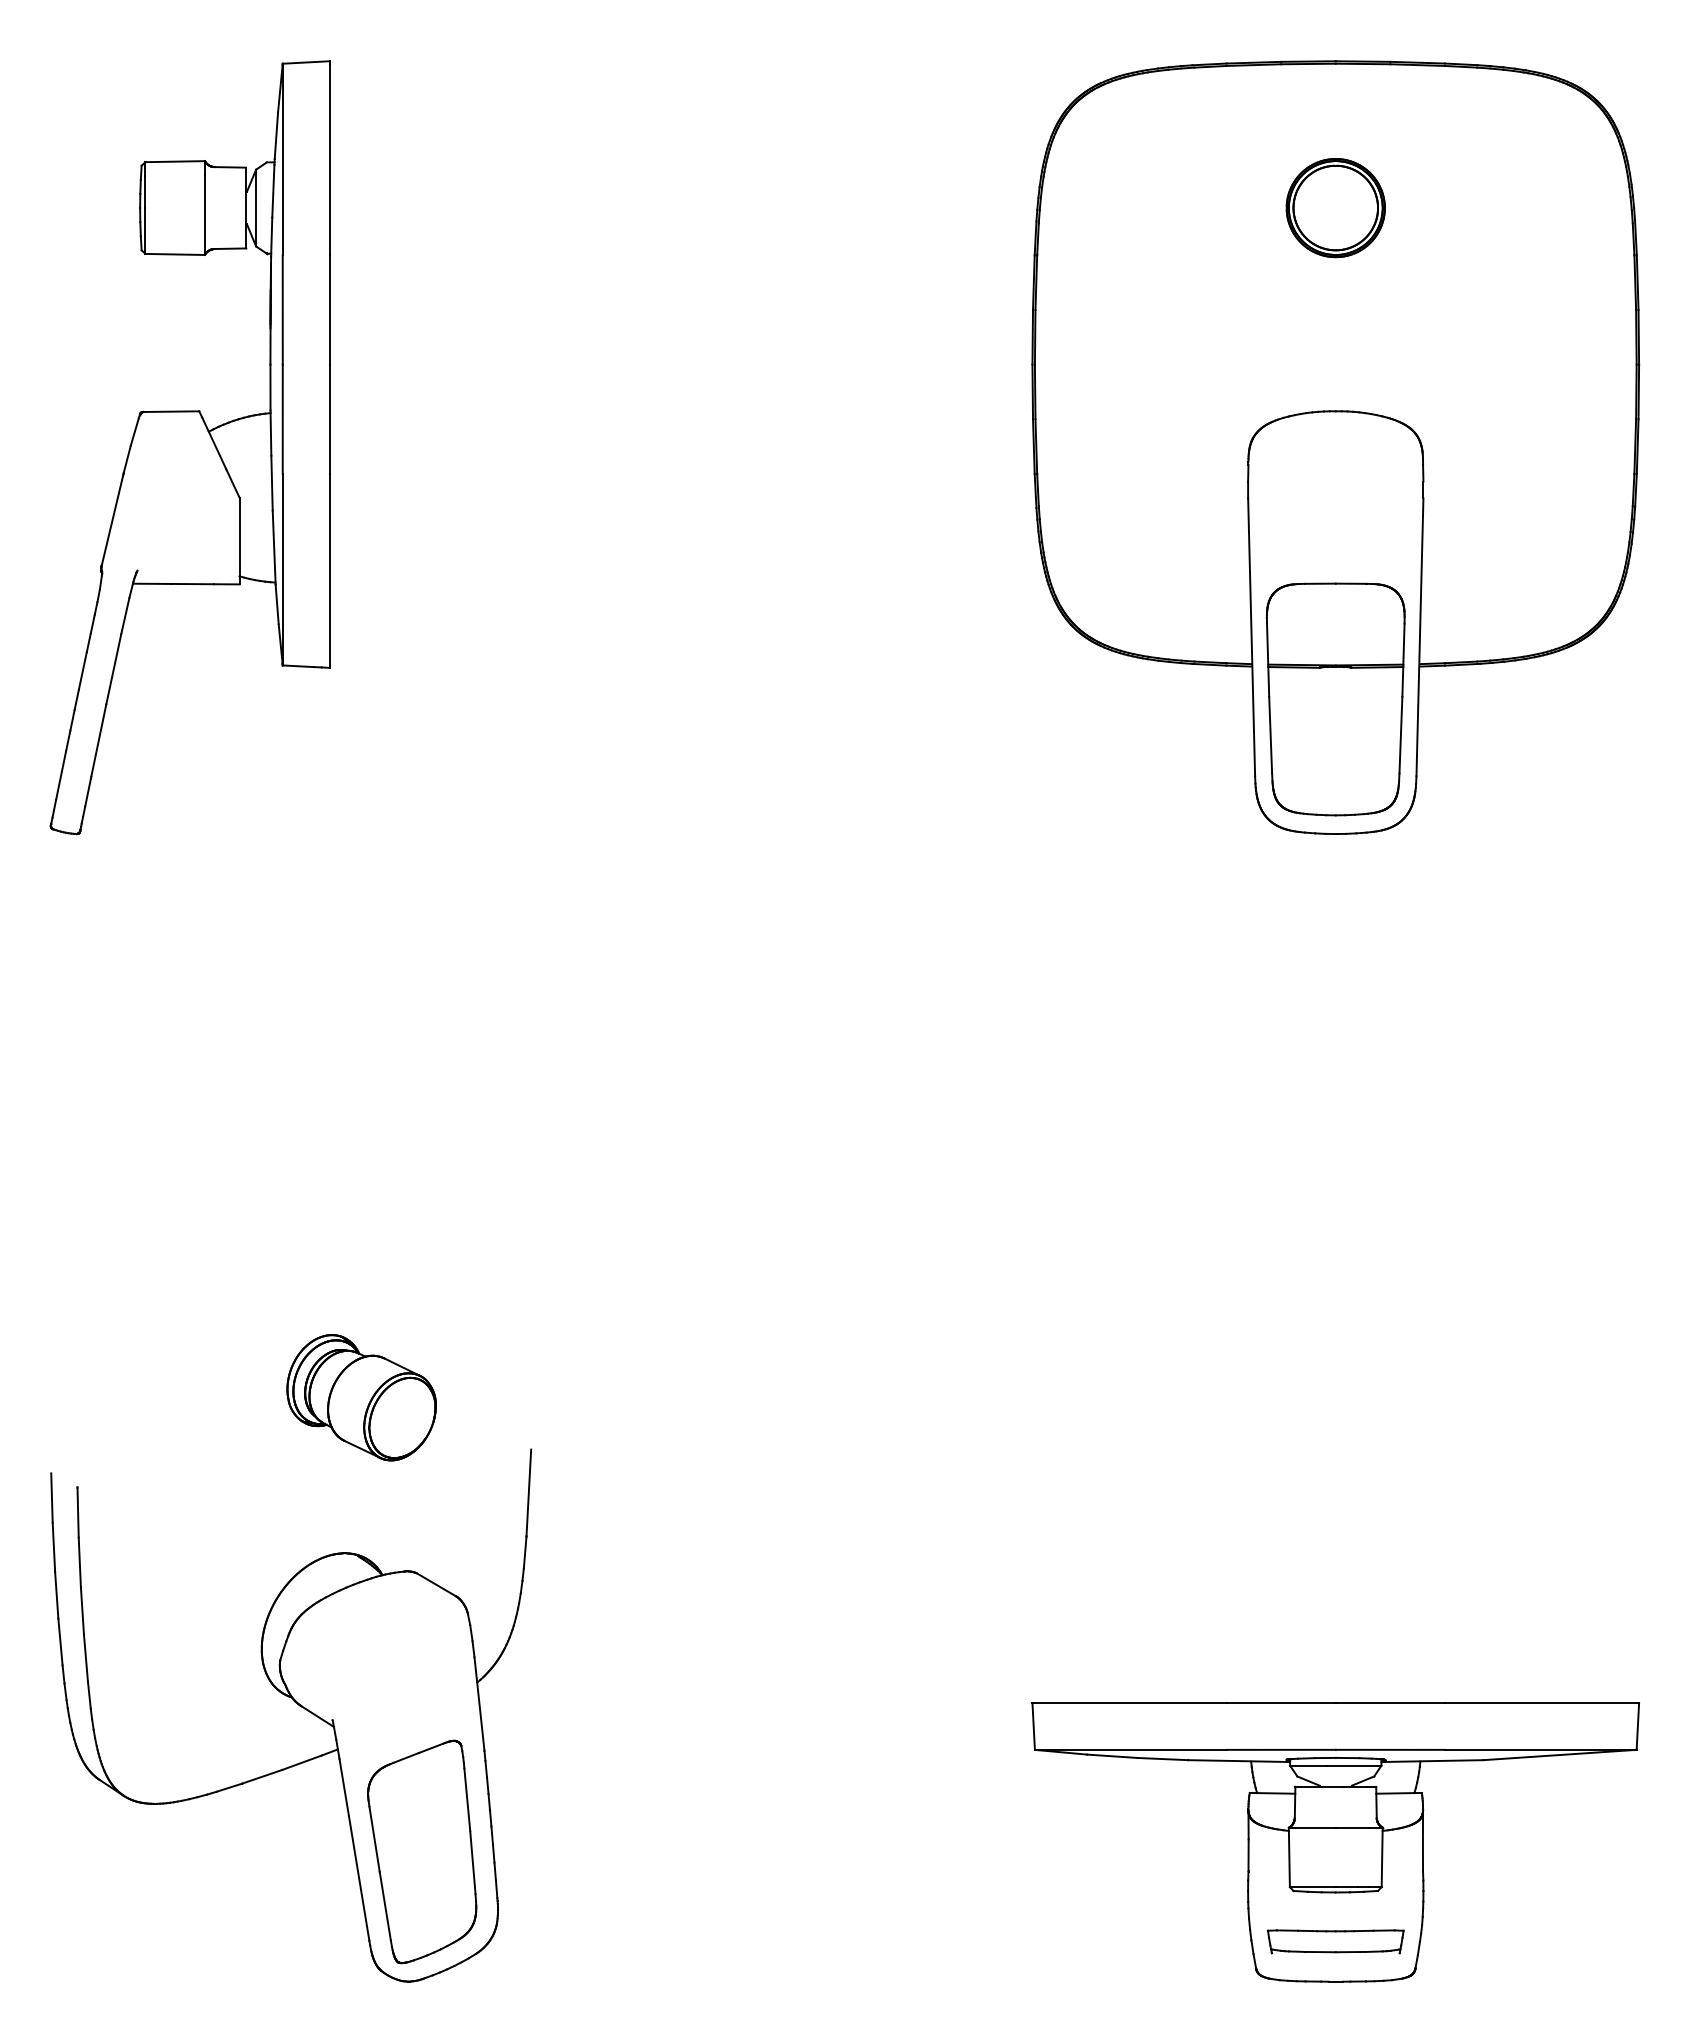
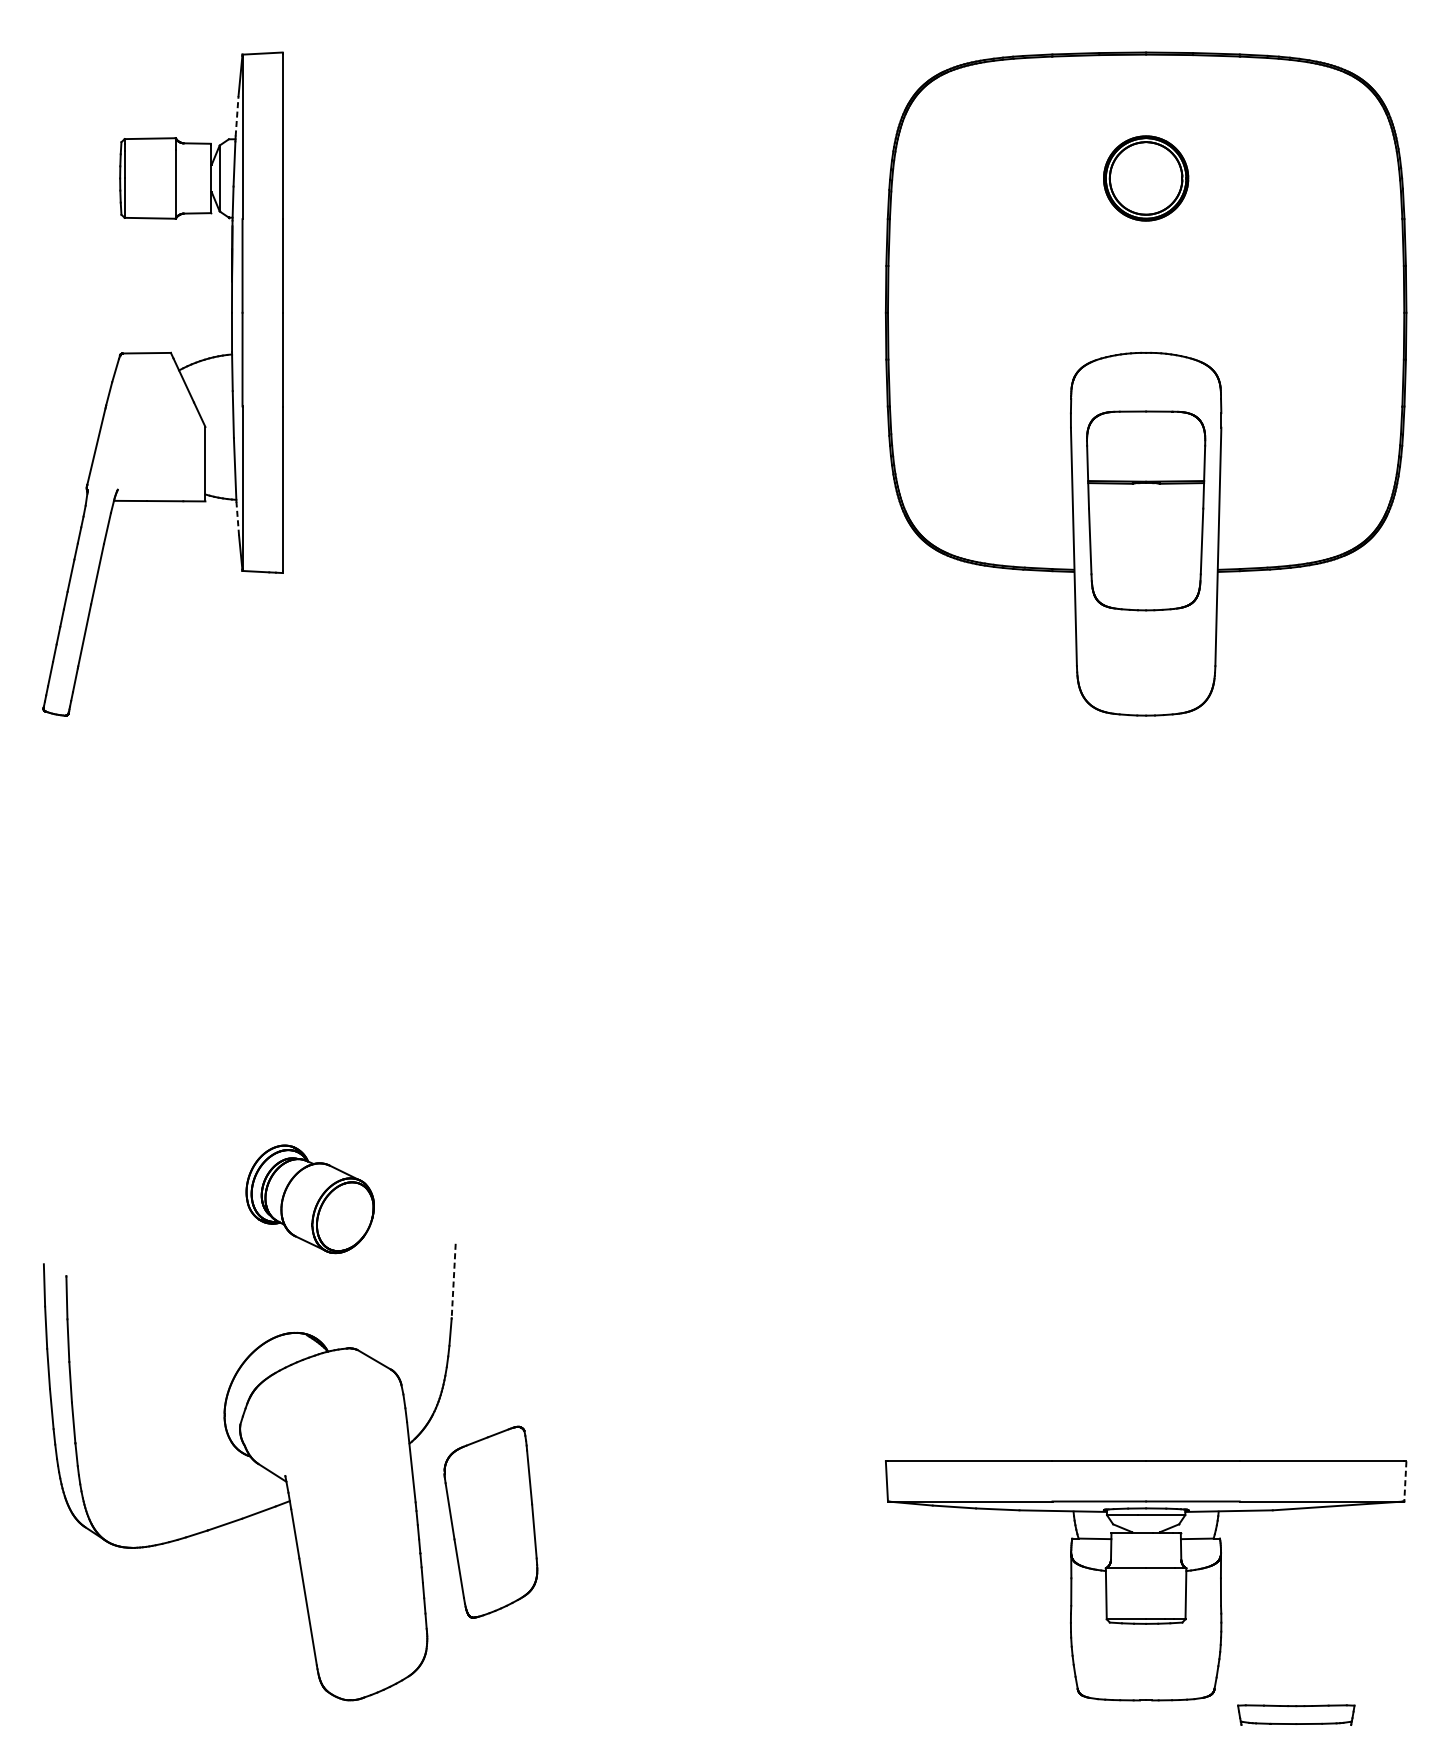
line: (276, 135) -> (237, 116), solid -> dashed
line: (277, 604) -> (238, 518), solid -> dashed
part: (1335, 699) -> (1145, 510), moved
line: (528, 1493) -> (453, 1281), solid -> dashed
line: (1637, 1726) -> (1405, 1481), solid -> dashed
part: (422, 1851) -> (491, 1521), moved
part: (1335, 1941) -> (1296, 1714), moved

